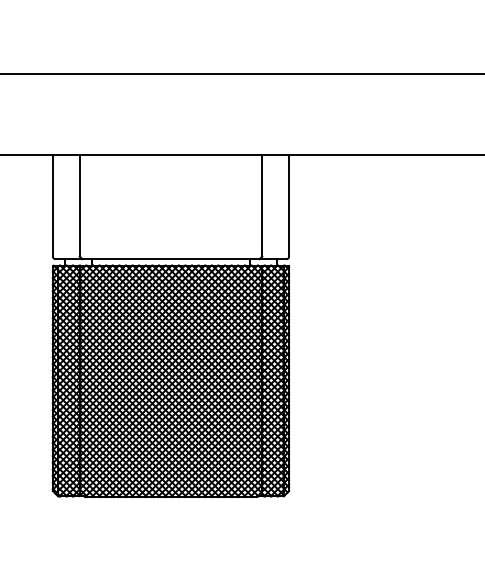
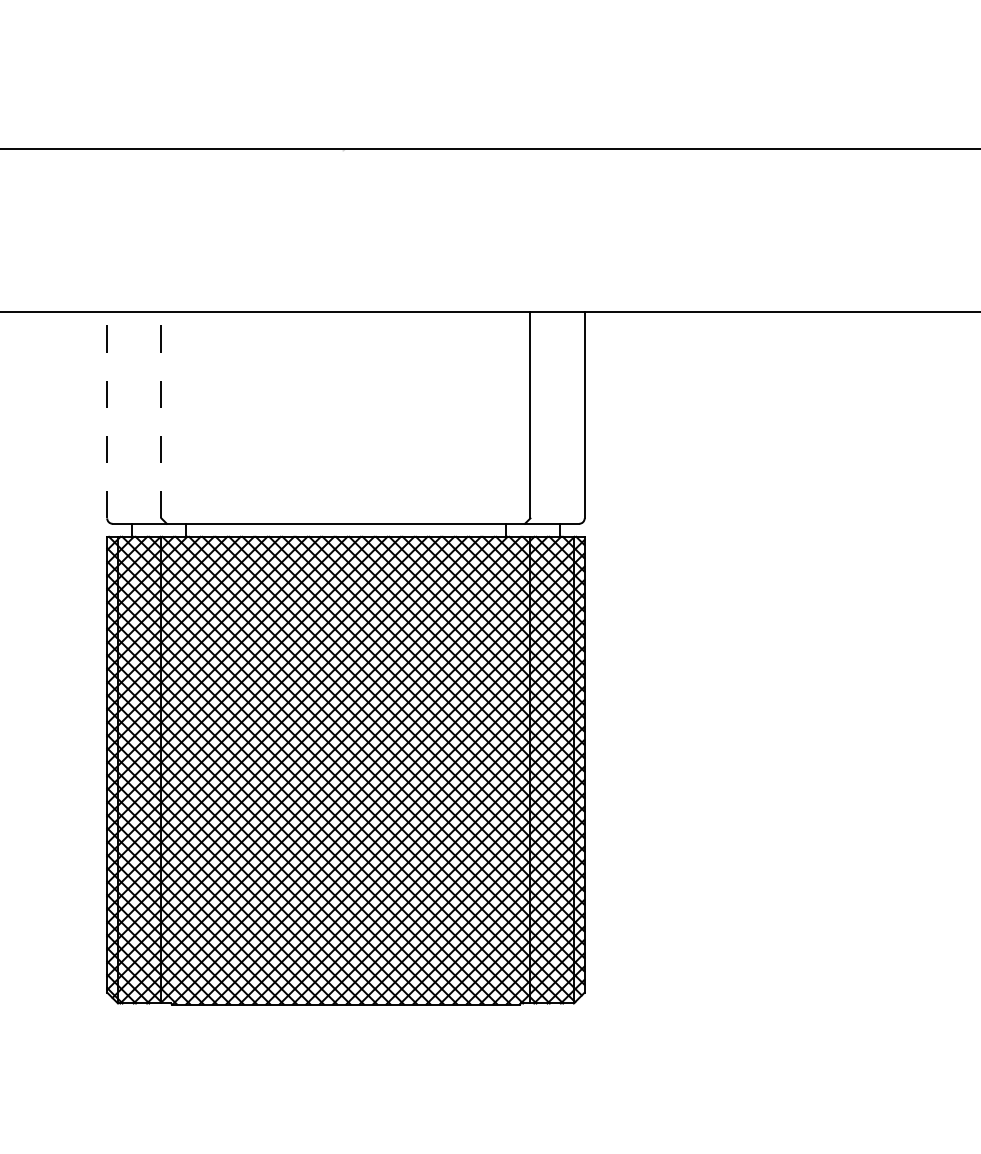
line: (52, 205) -> (106, 415), solid -> dashed
line: (79, 205) -> (160, 415), solid -> dashed

